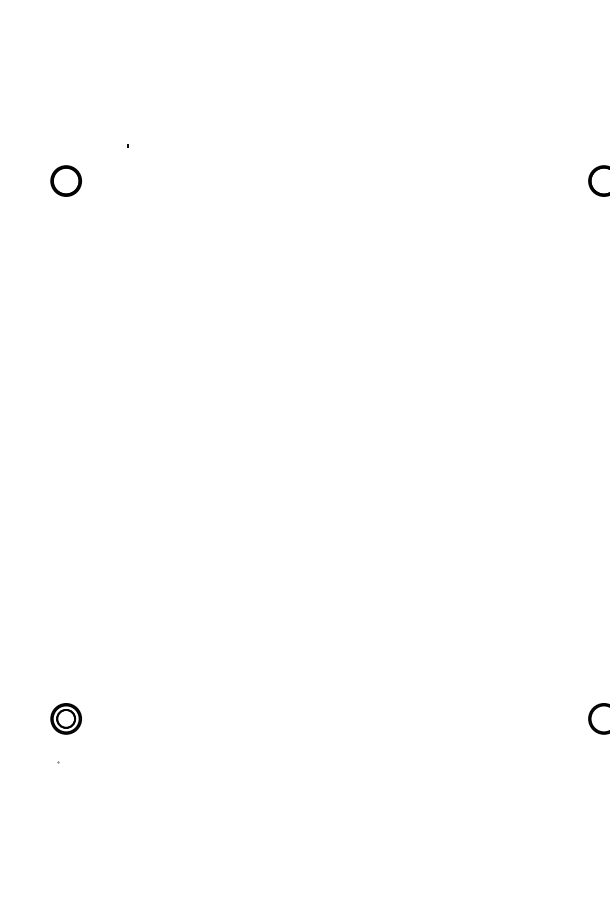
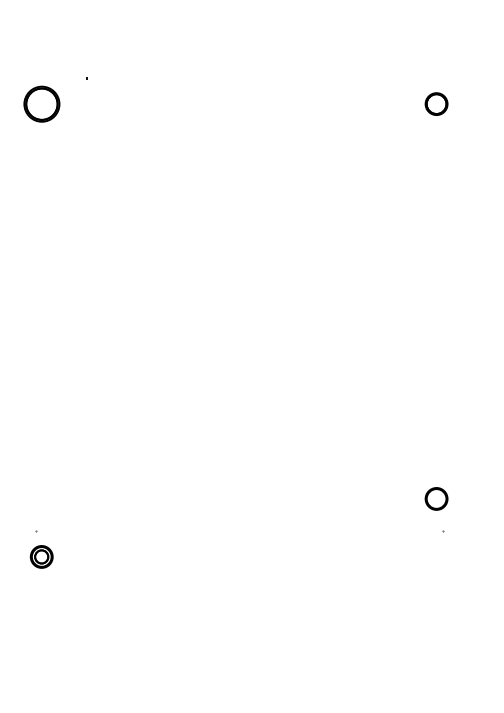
part: (65, 180) -> (41, 103), size x1.6
part: (65, 718) -> (41, 556), moved

